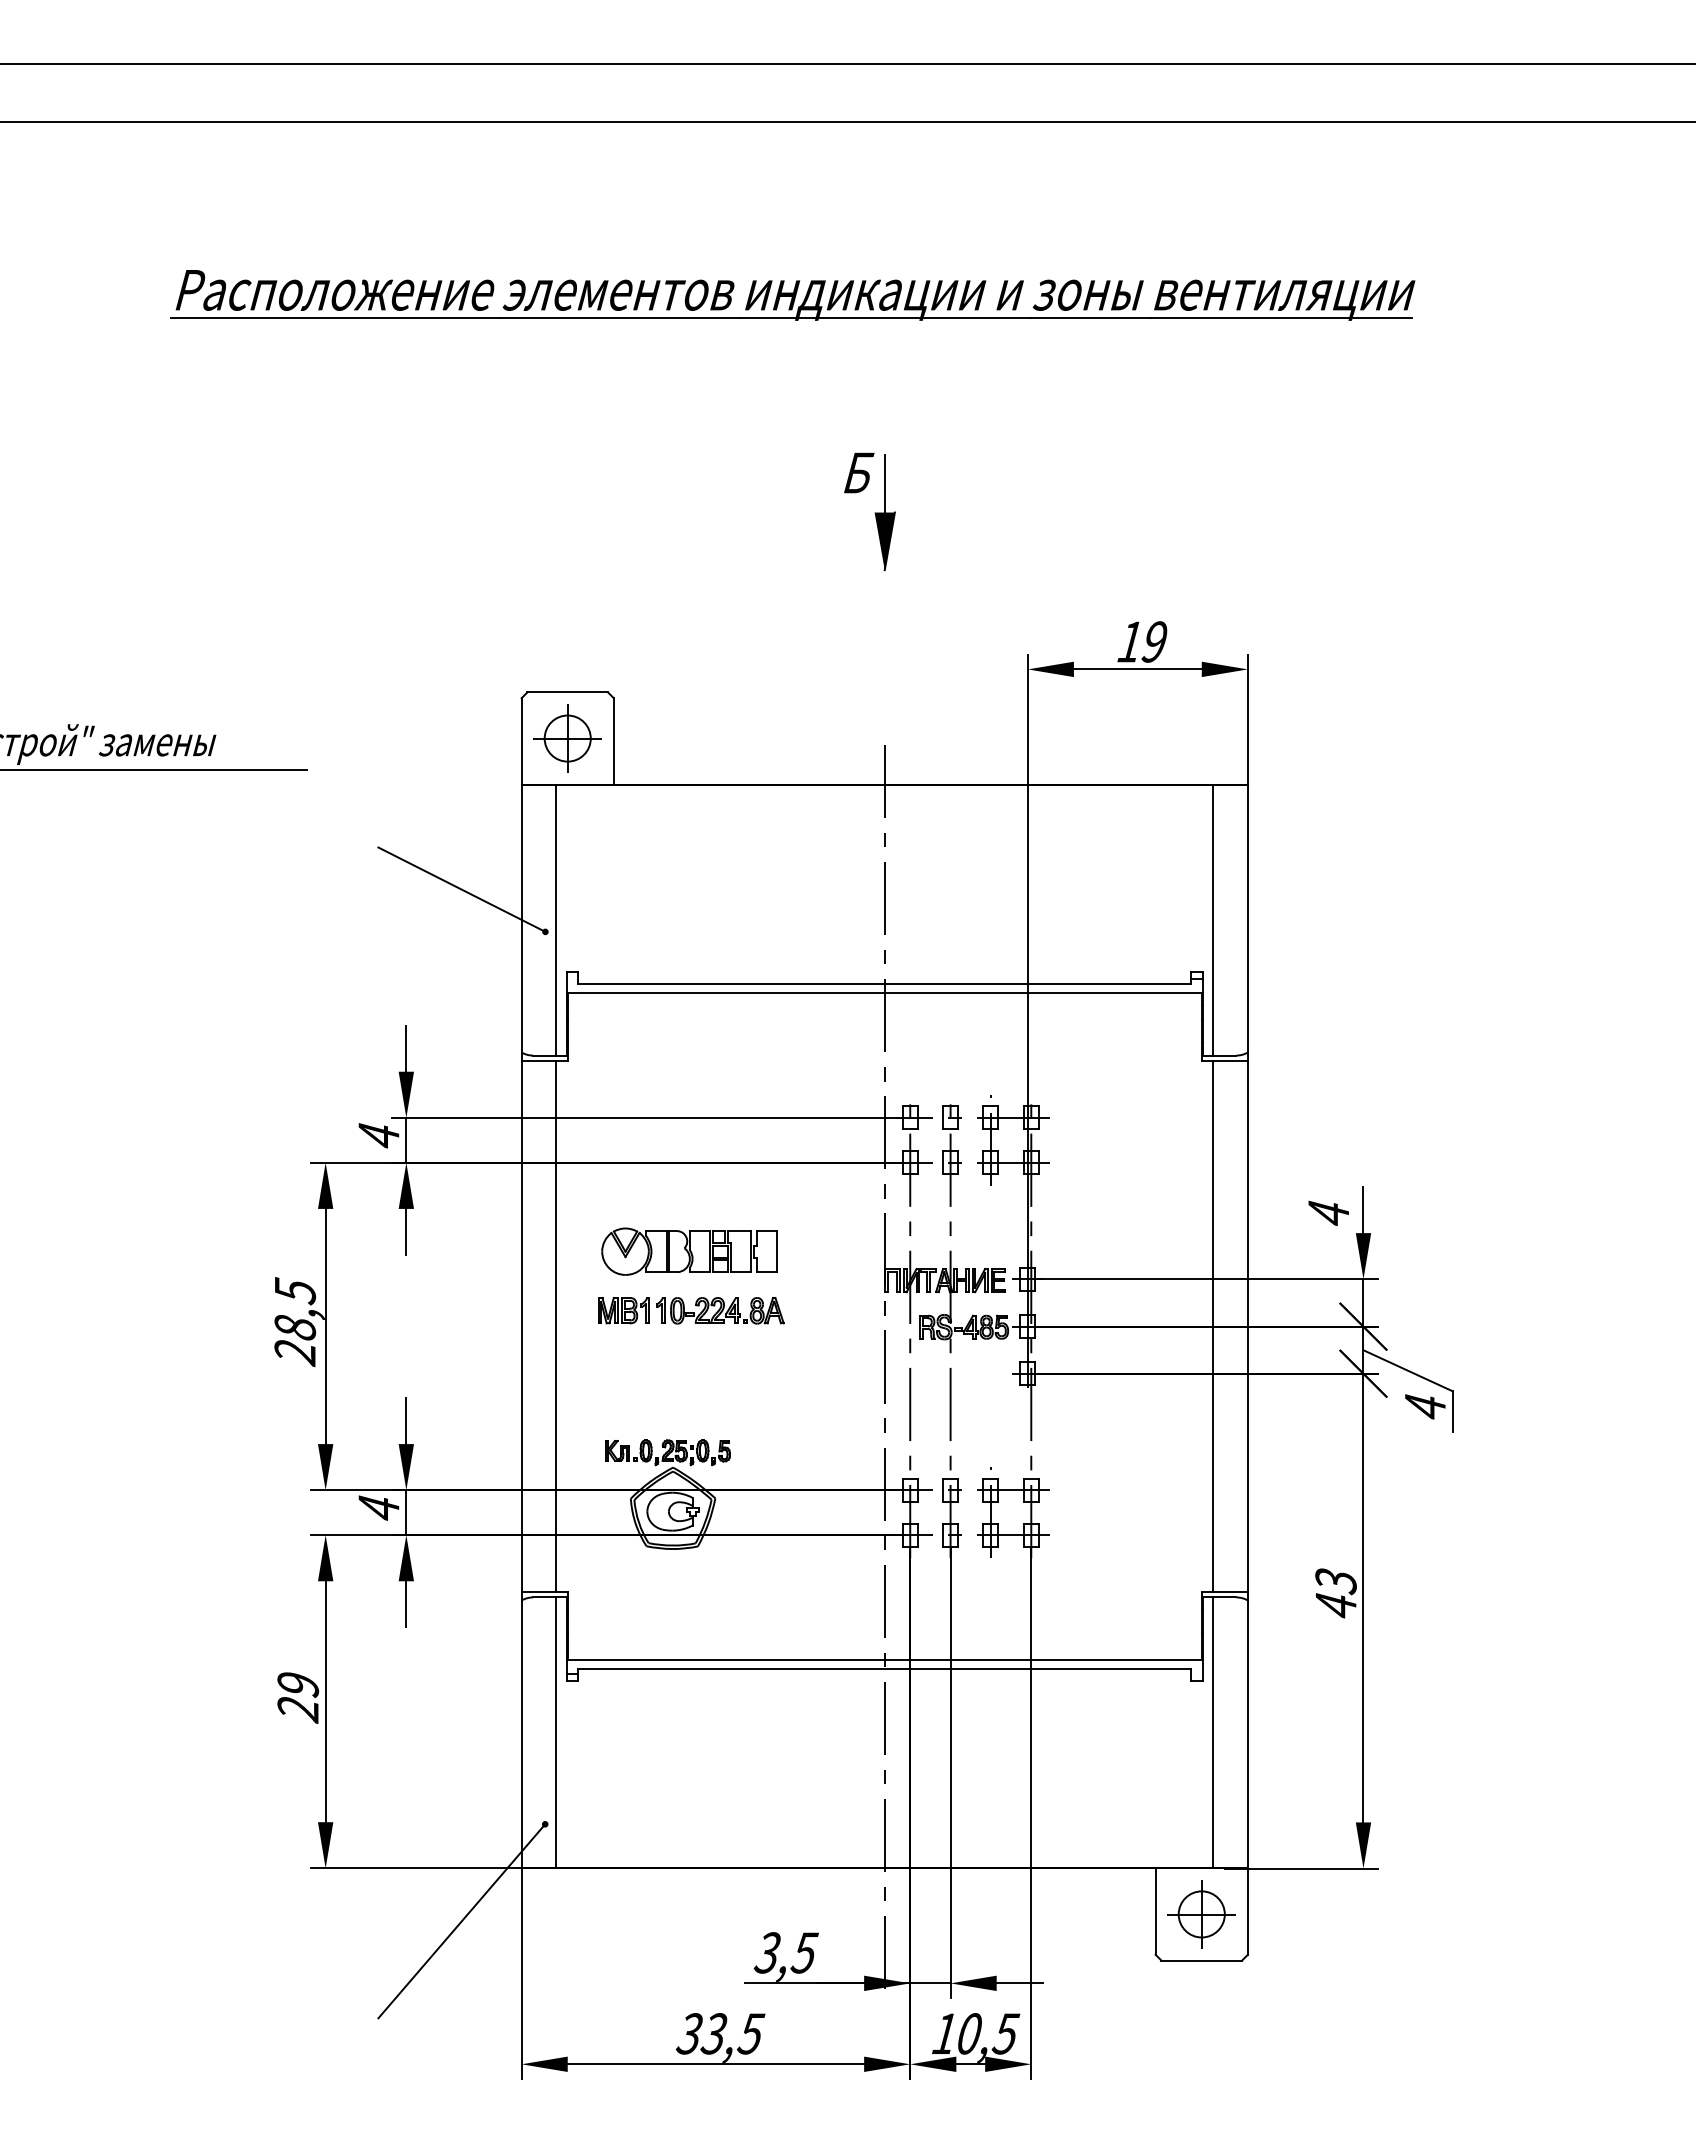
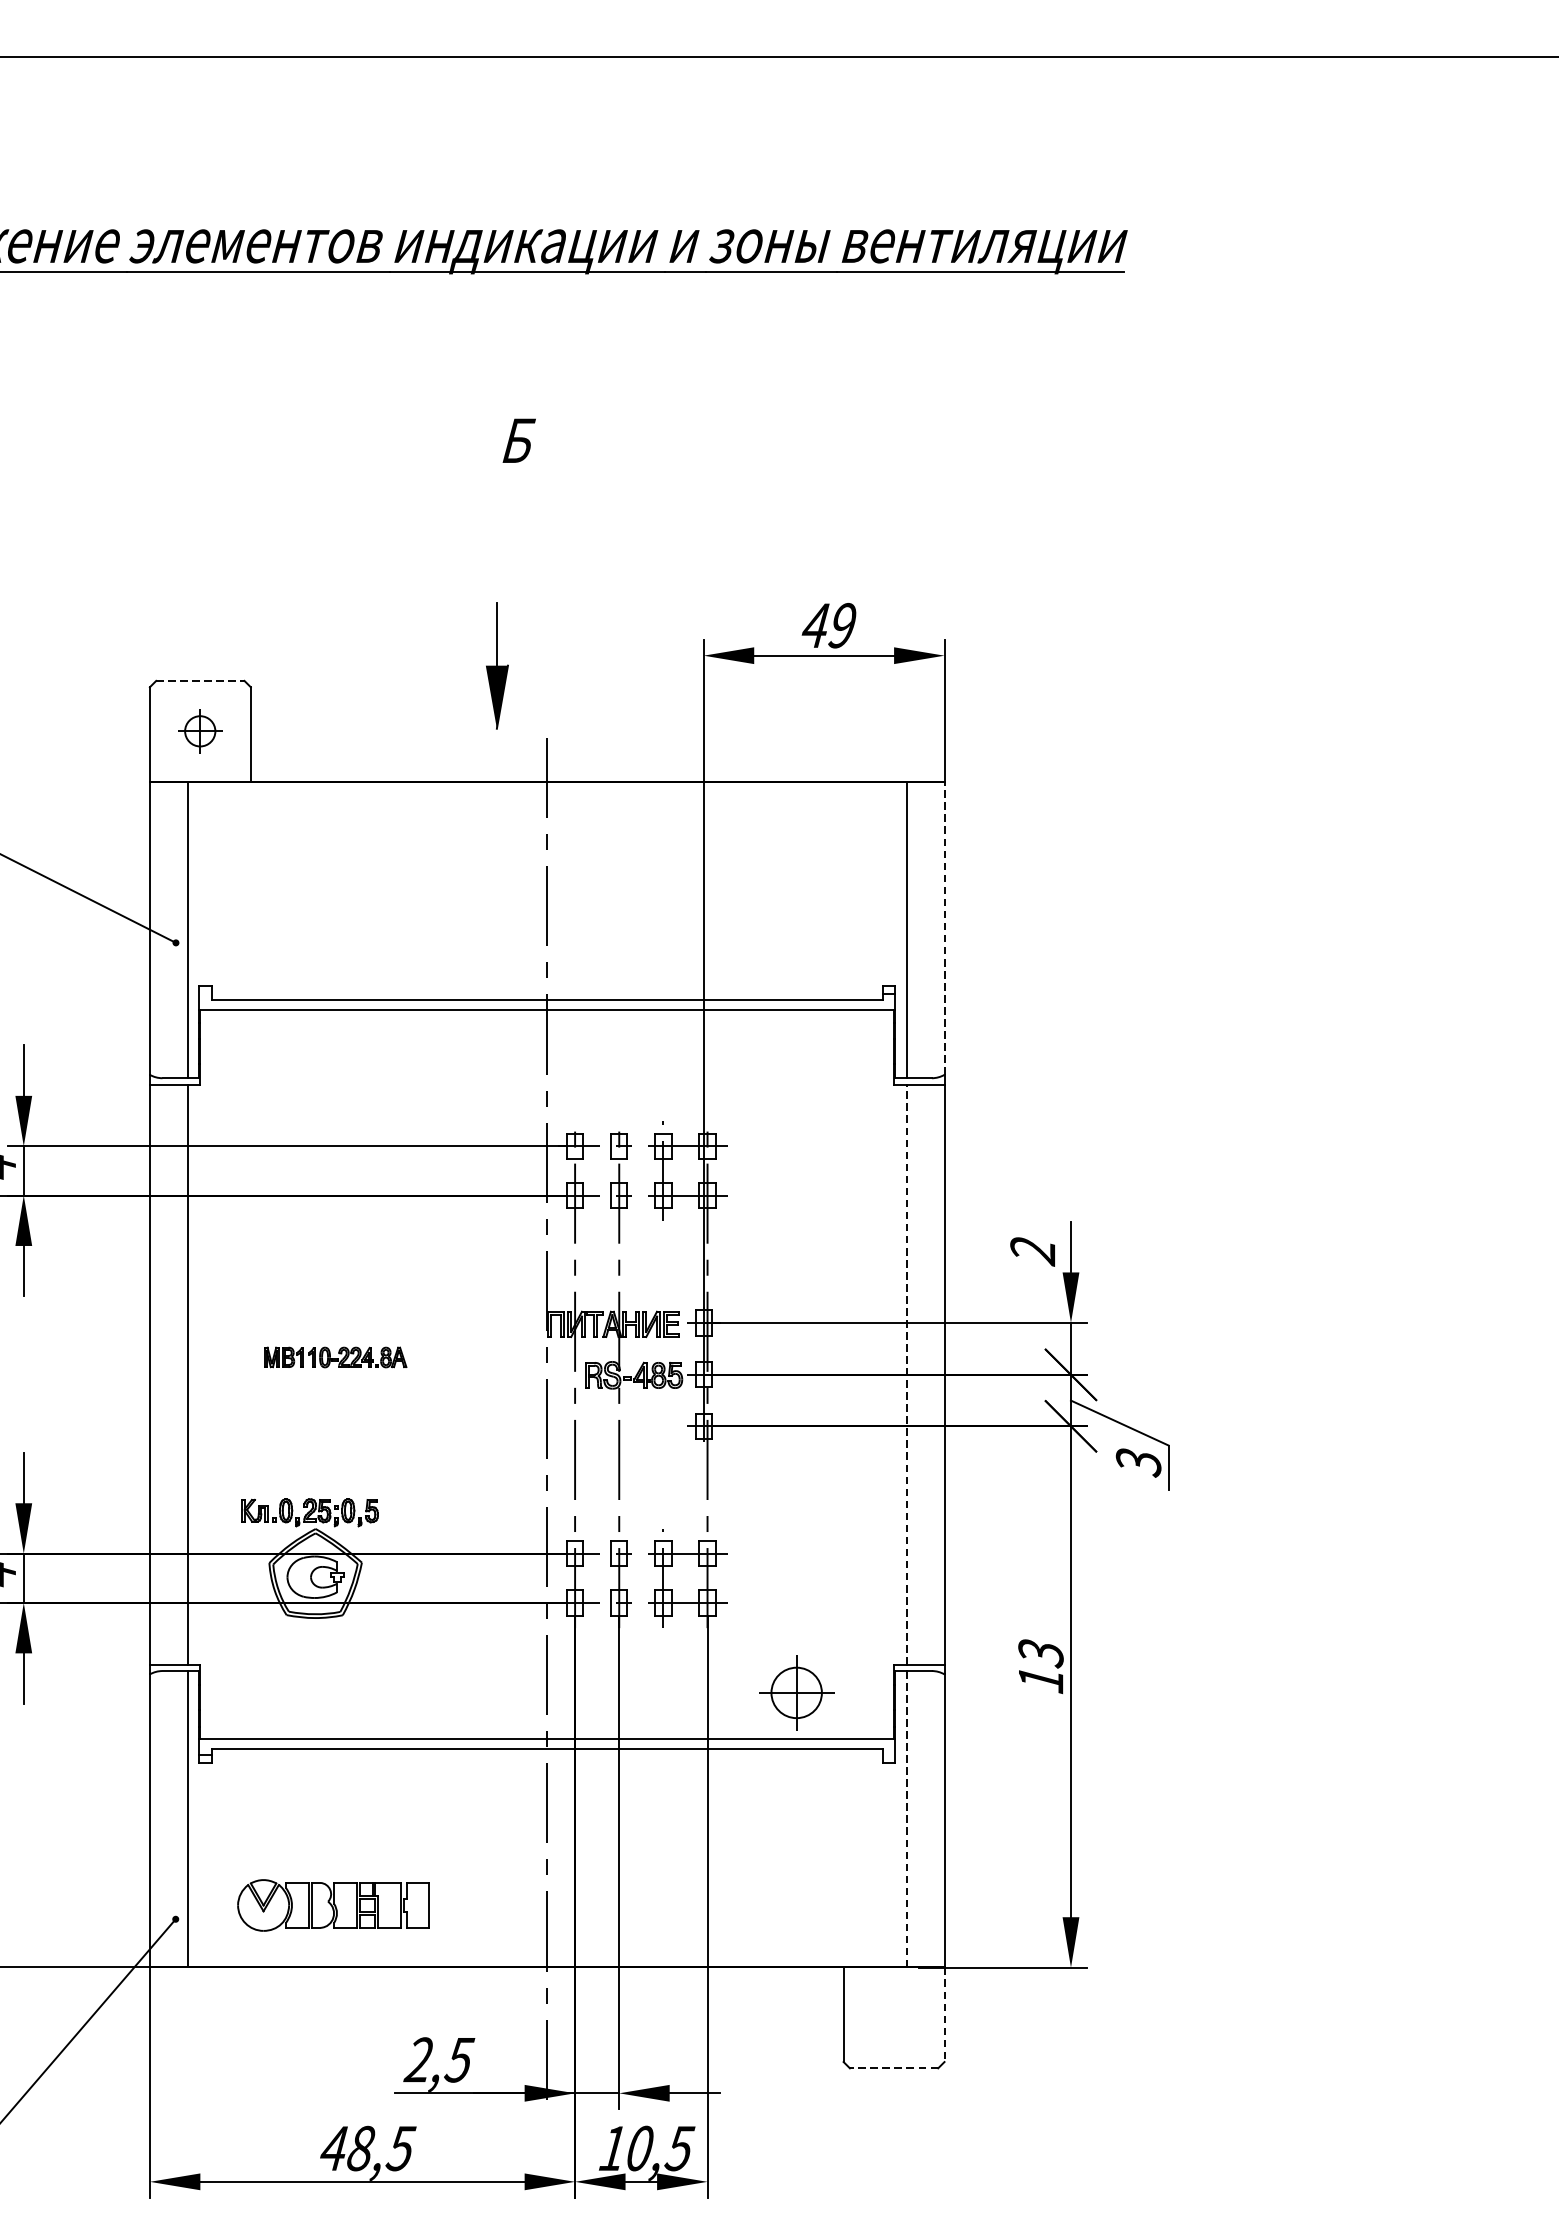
part: (884, 512) -> (496, 665), moved
text: (1129, 641) -> (814, 625), 19 -> 49
line: (568, 692) -> (201, 680), solid -> dashed
part: (567, 738) -> (200, 731), size x0.6
line: (1247, 918) -> (944, 928), solid -> dashed
text: (1328, 1213) -> (1032, 1250), 4 -> 2
part: (689, 1251) -> (333, 1905), moved
part: (691, 1310) -> (335, 1357), size x0.7
line: (1213, 1326) -> (906, 1374), solid -> dashed
text: (1425, 1407) -> (1138, 1463), 4 -> 3
text: (1336, 1605) -> (1041, 1679), 43 -> 13
line: (1213, 1733) -> (906, 1819), solid -> dashed
line: (1247, 1912) -> (944, 2015), solid -> dashed
part: (1201, 1914) -> (796, 1693), moved
text: (766, 1952) -> (417, 2059), 3,5 -> 2,5
line: (1201, 1960) -> (893, 2068), solid -> dashed
text: (701, 2033) -> (346, 2148), 33,5 -> 48,5

